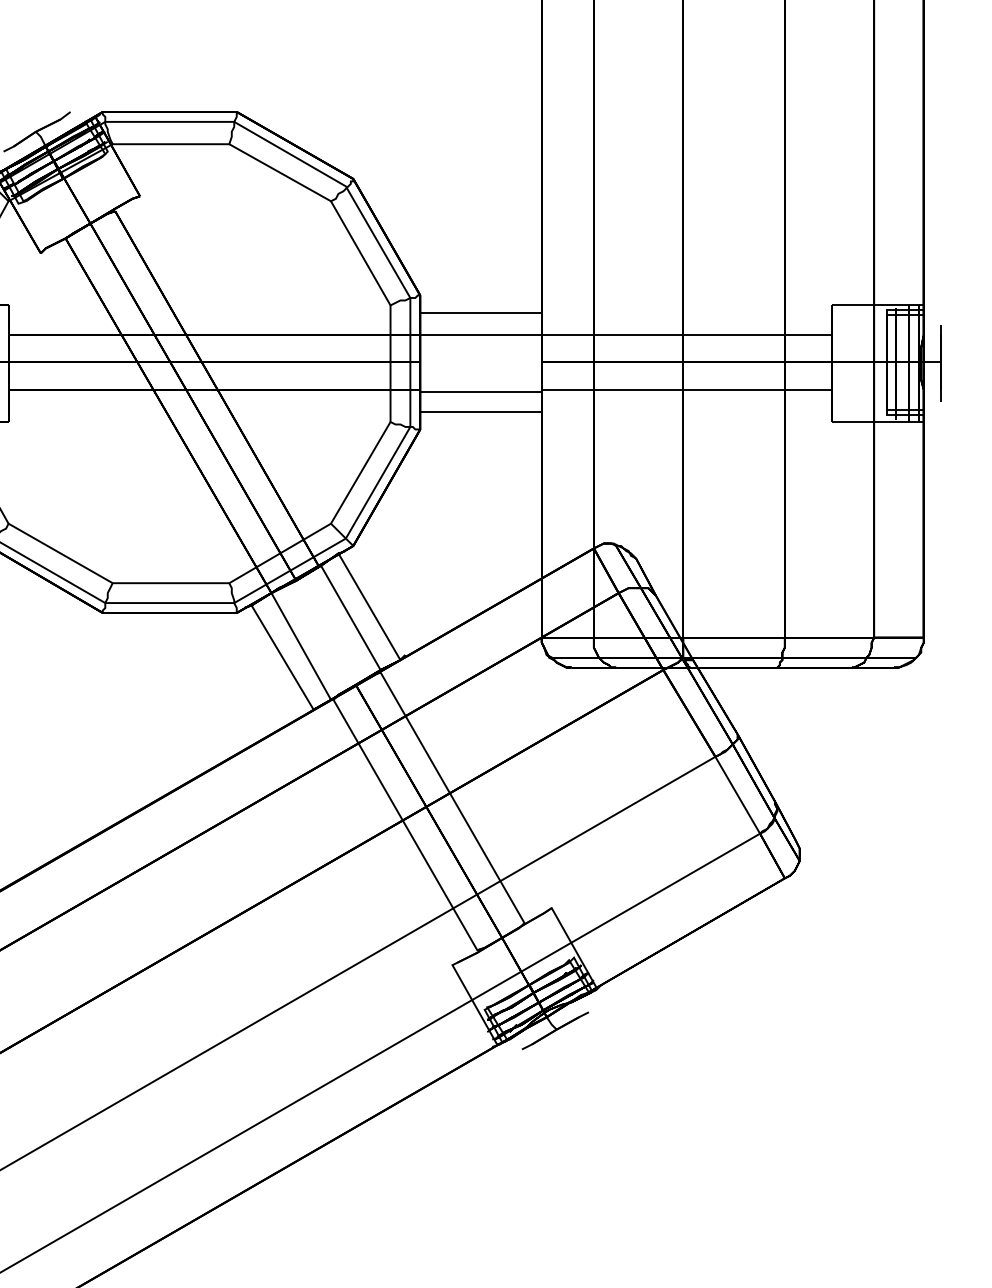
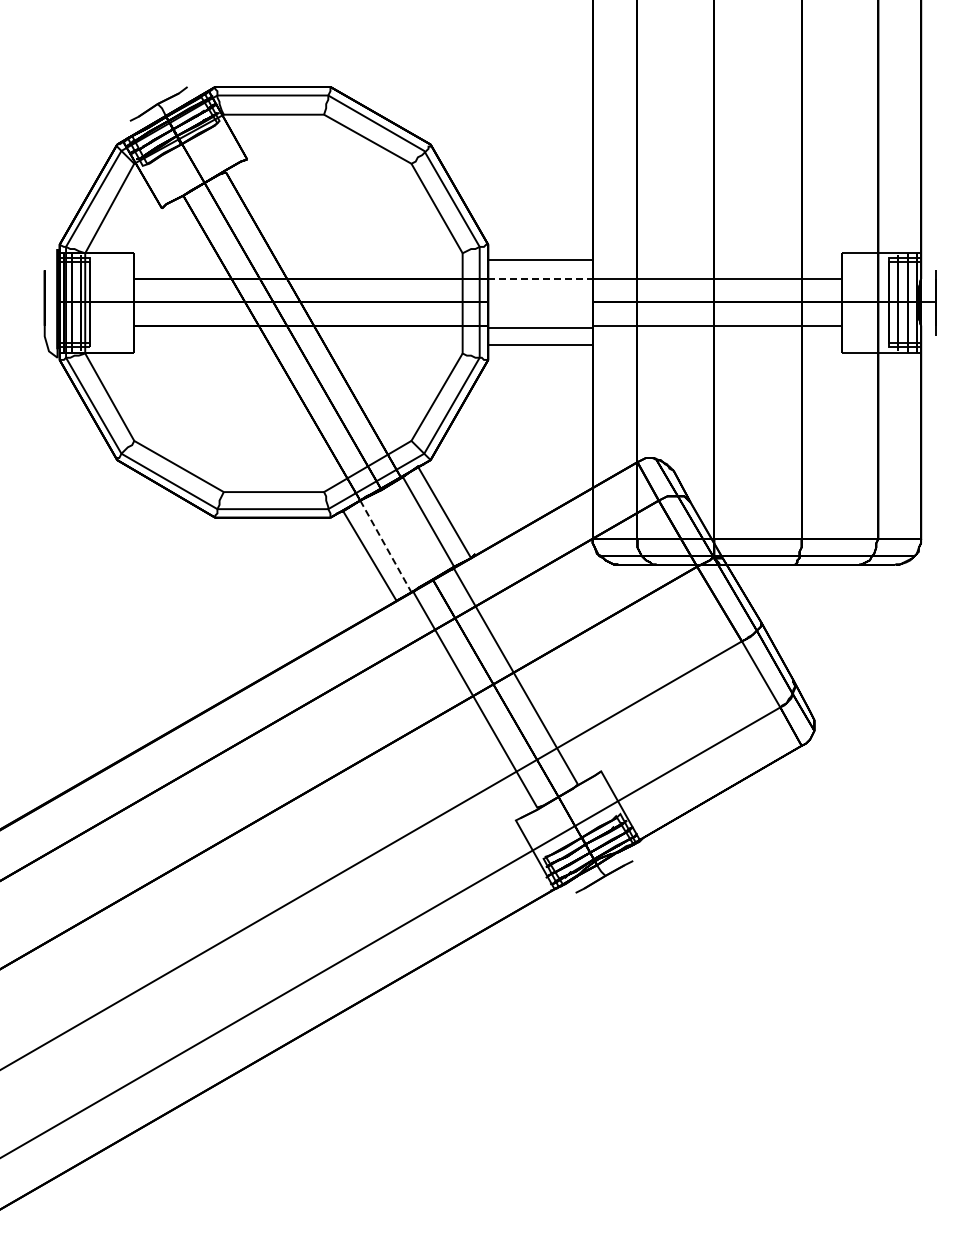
line: (481, 334) -> (540, 278), solid -> dashed
line: (300, 646) -> (385, 546), solid -> dashed

